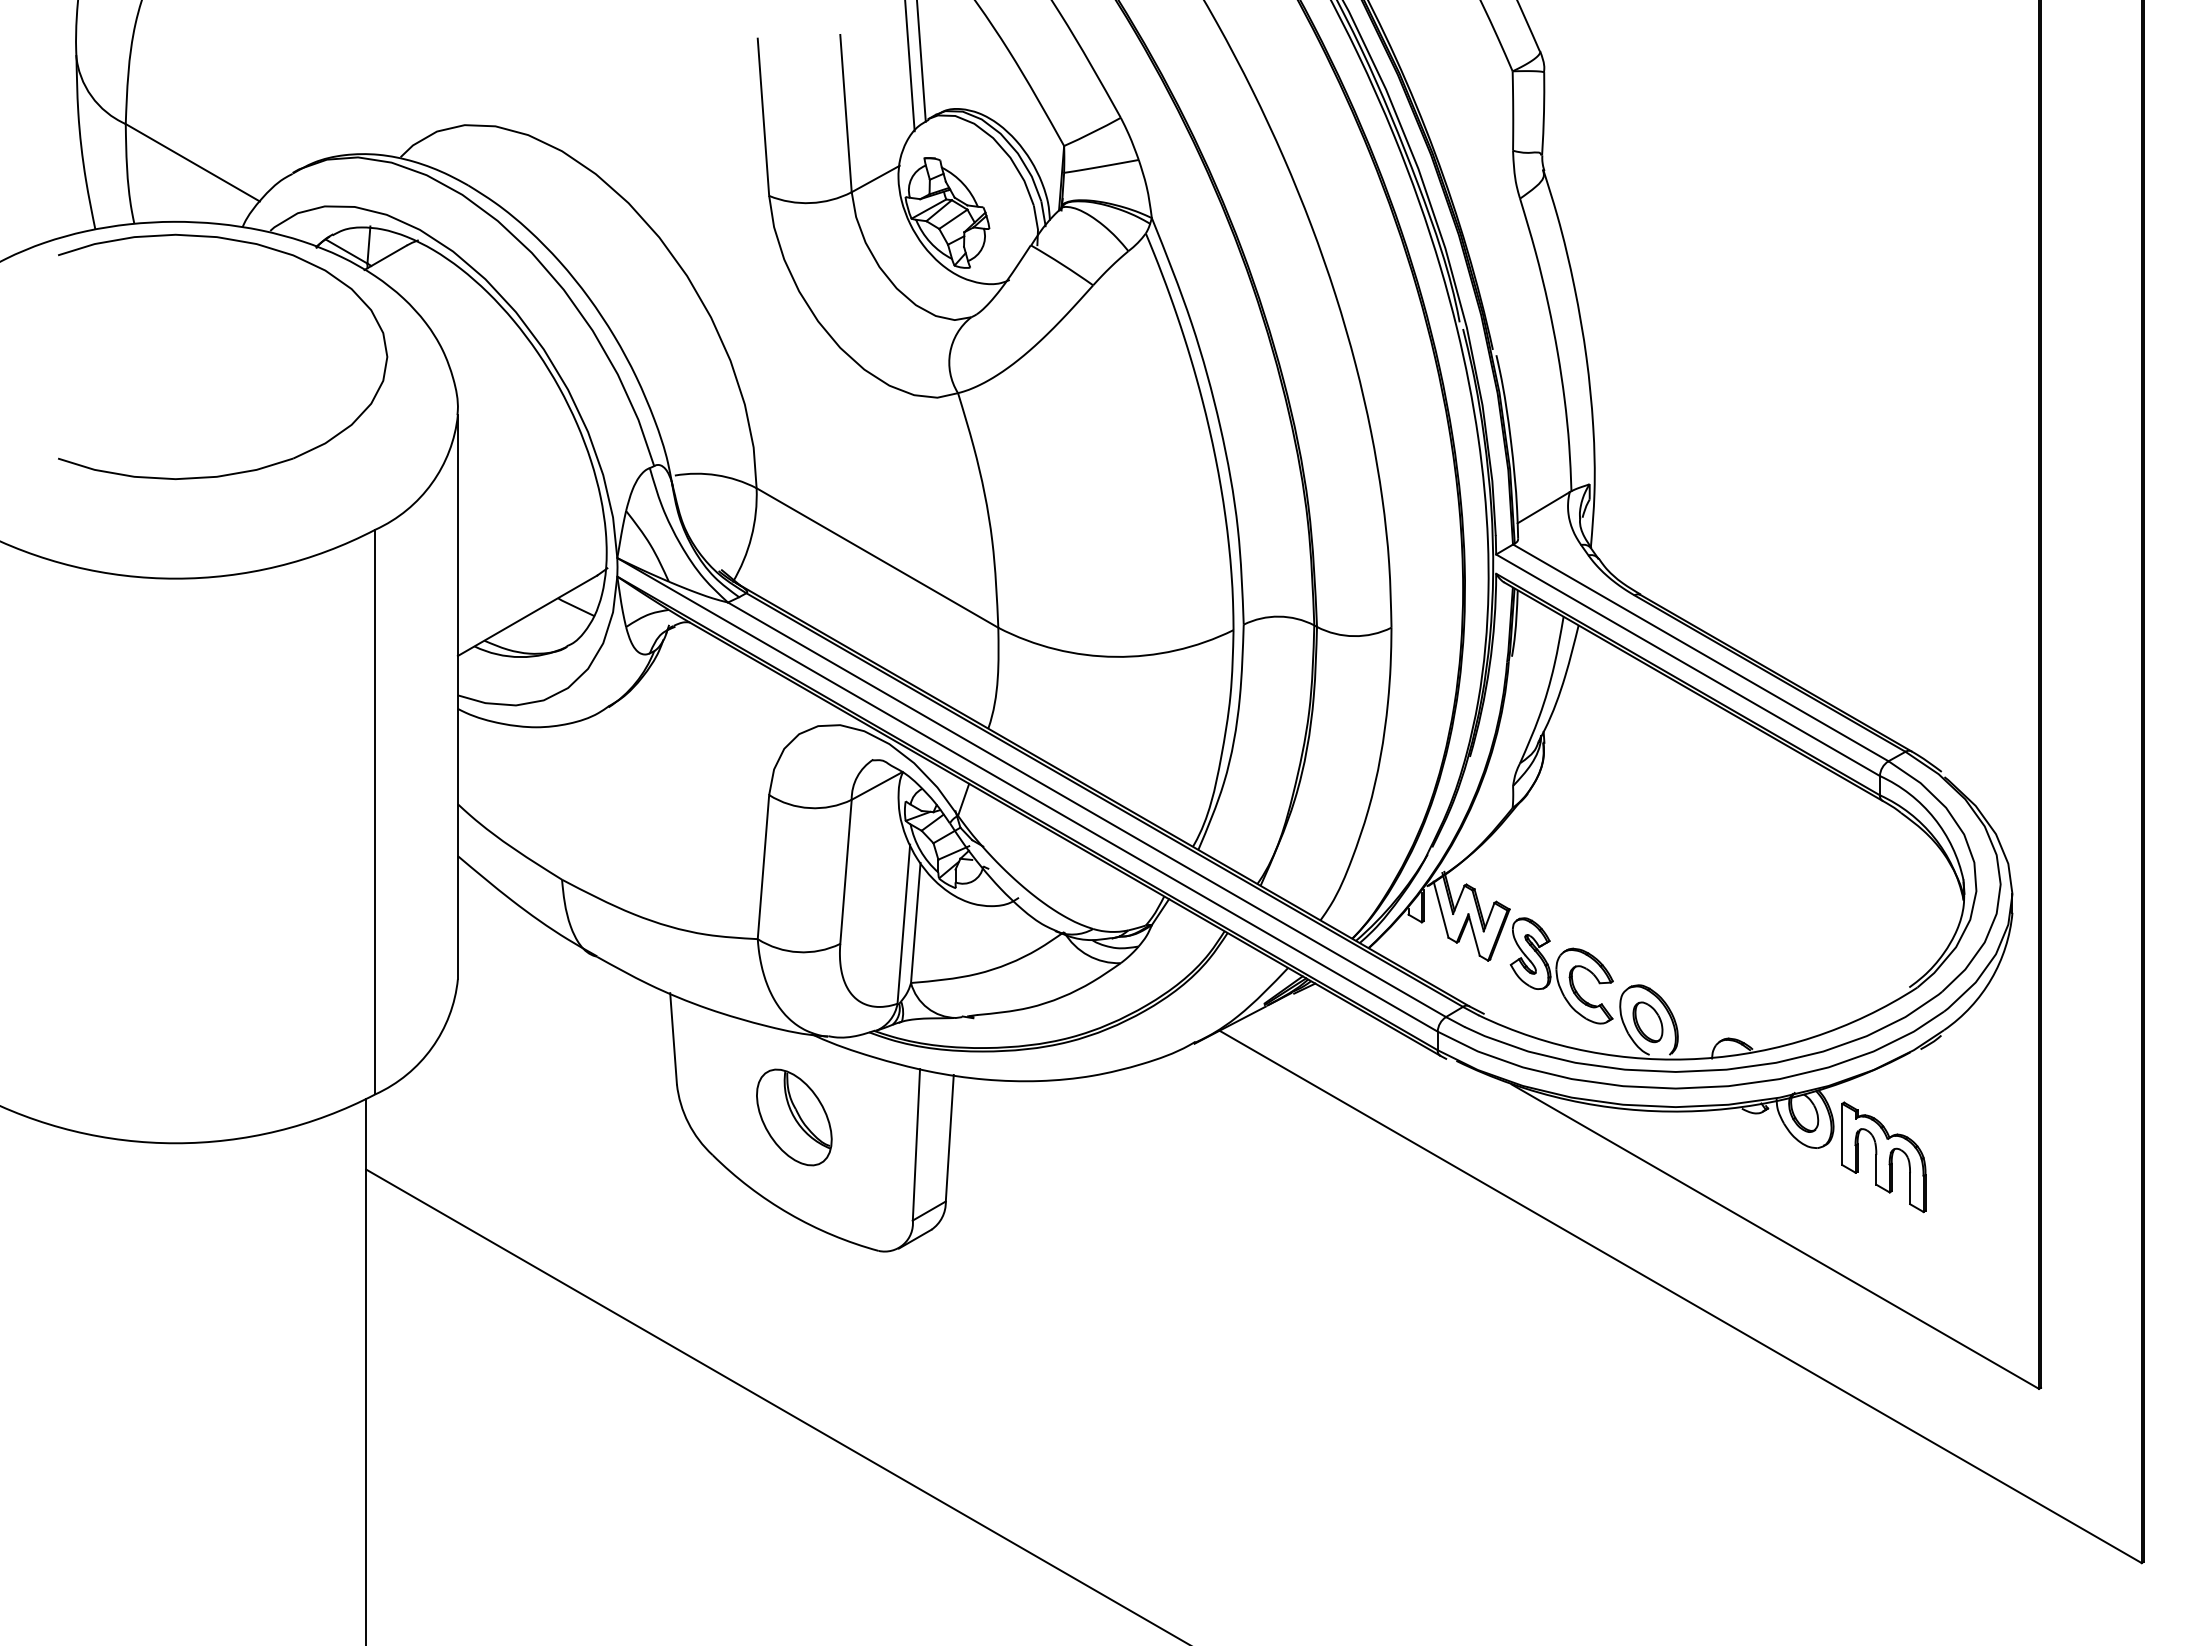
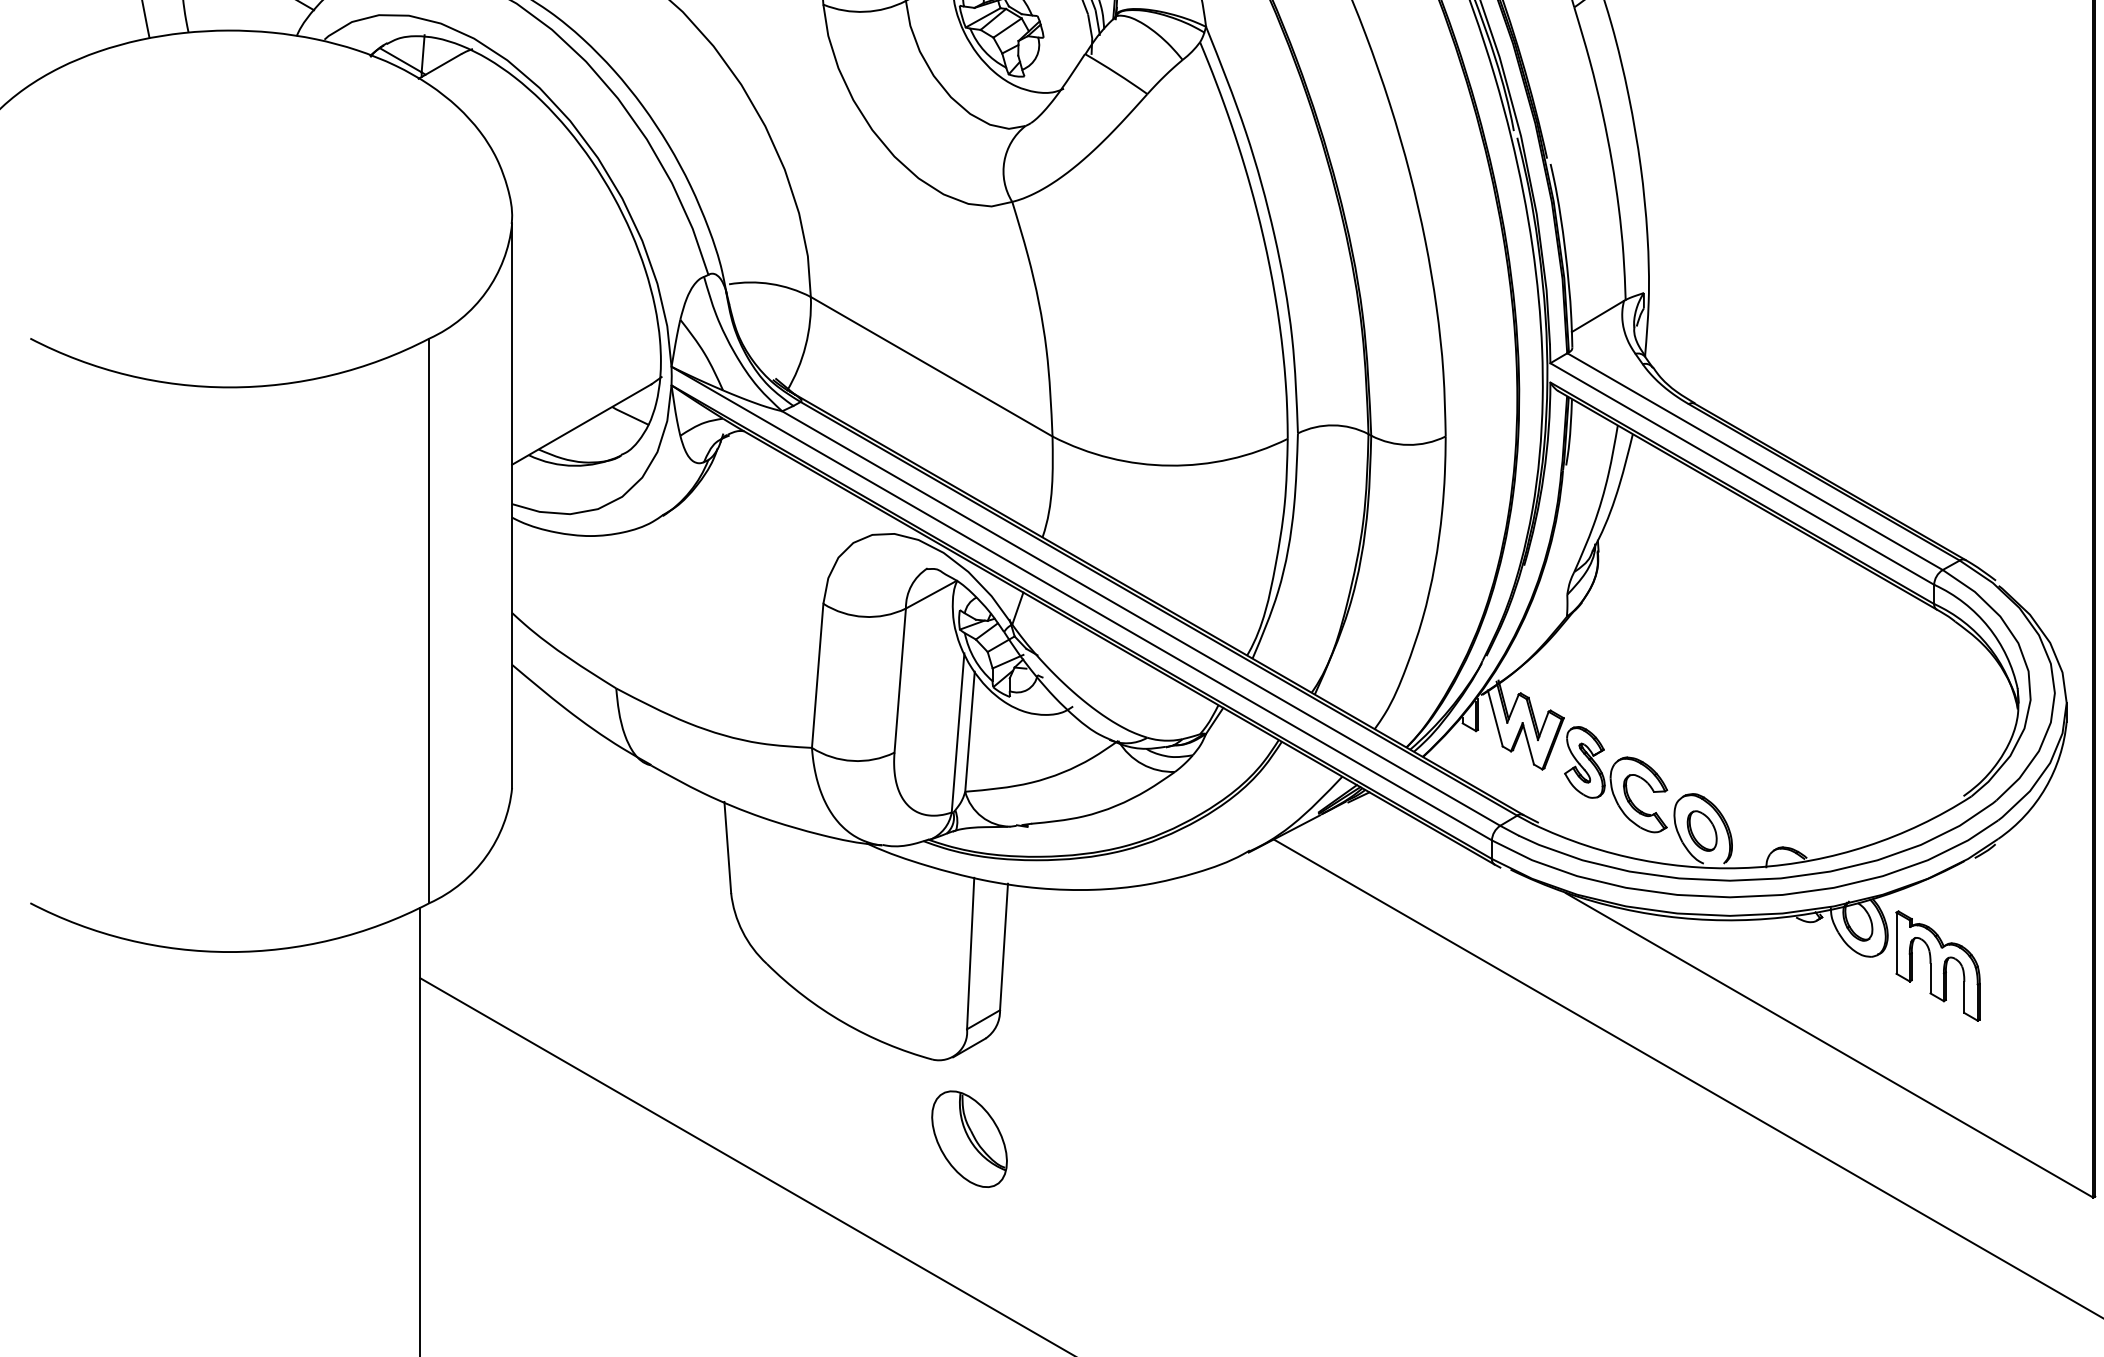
part: (240, 242) -> (294, 51), removed
part: (794, 1117) -> (969, 1139), moved

